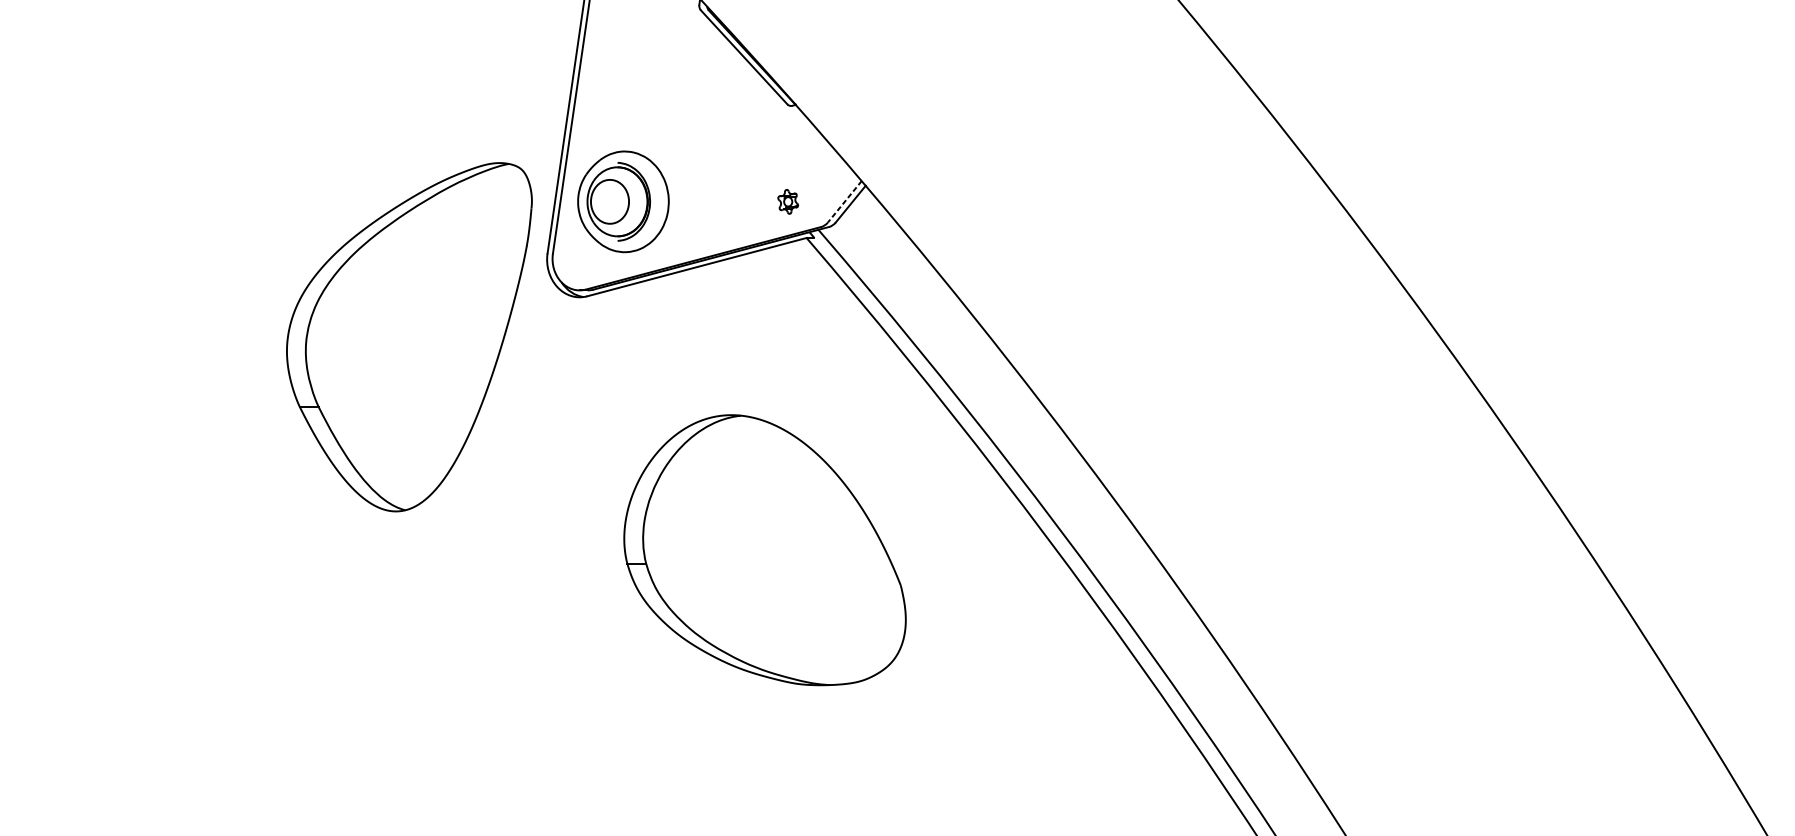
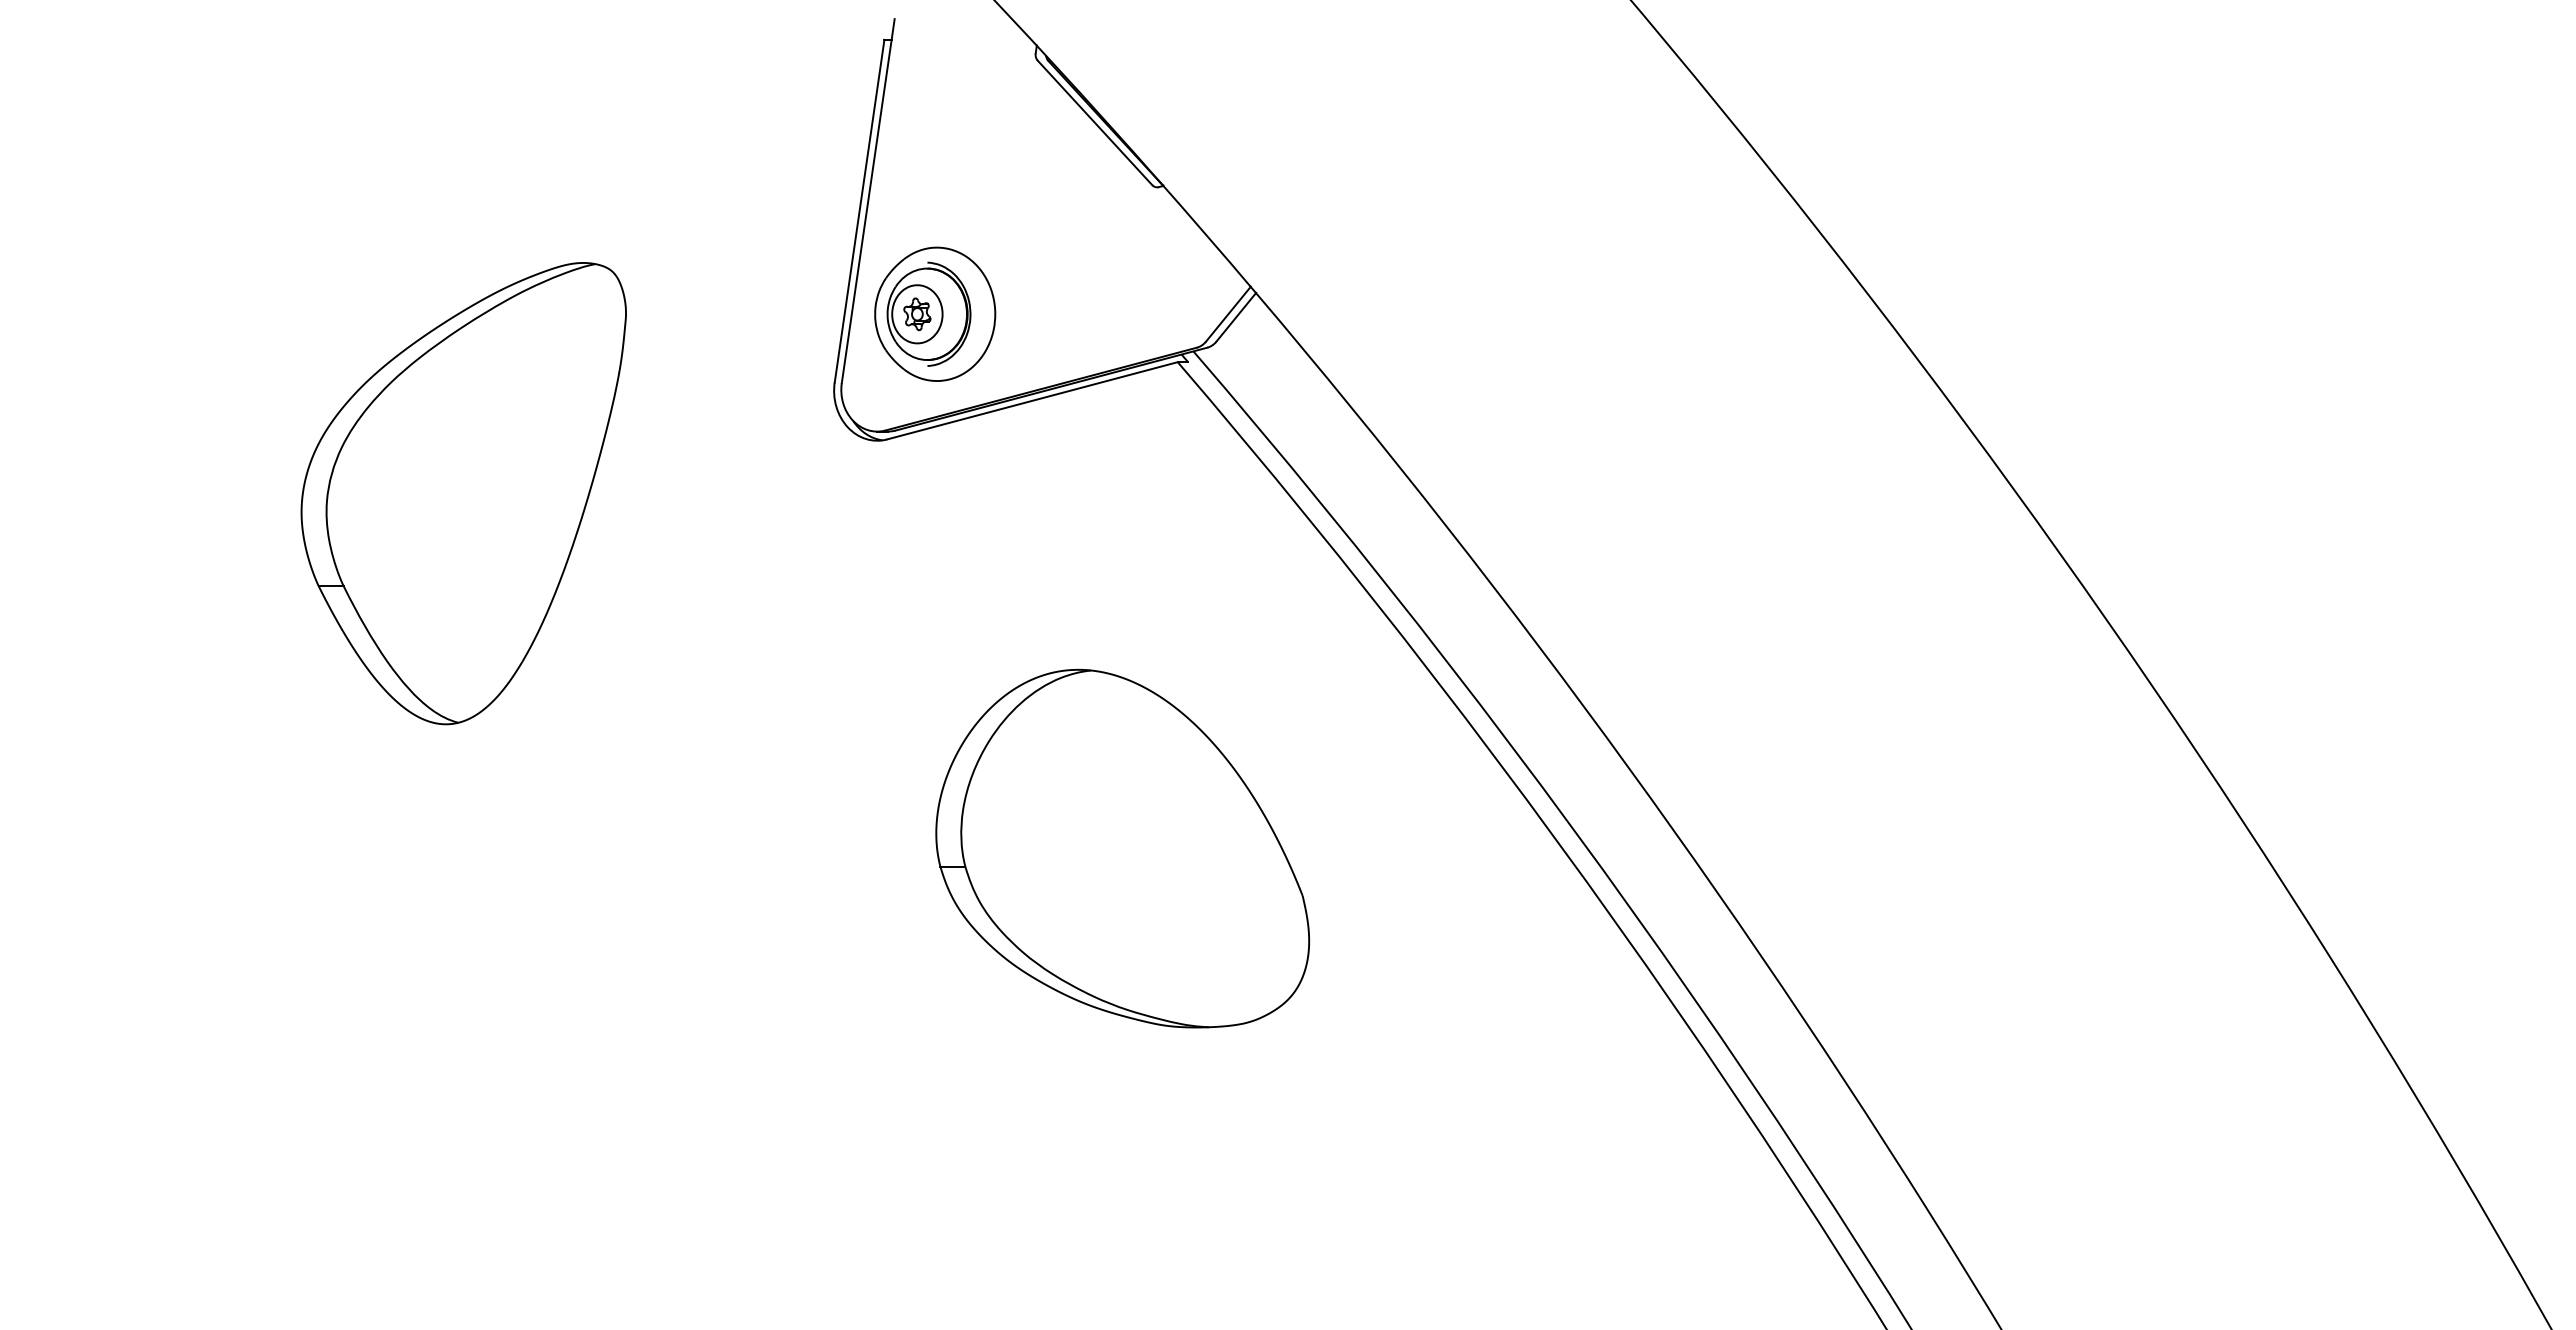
part: (788, 201) -> (917, 314), moved
line: (844, 201) -> (1228, 314), dashed -> solid
part: (409, 337) -> (463, 493), moved
part: (764, 550) -> (1122, 848), moved

